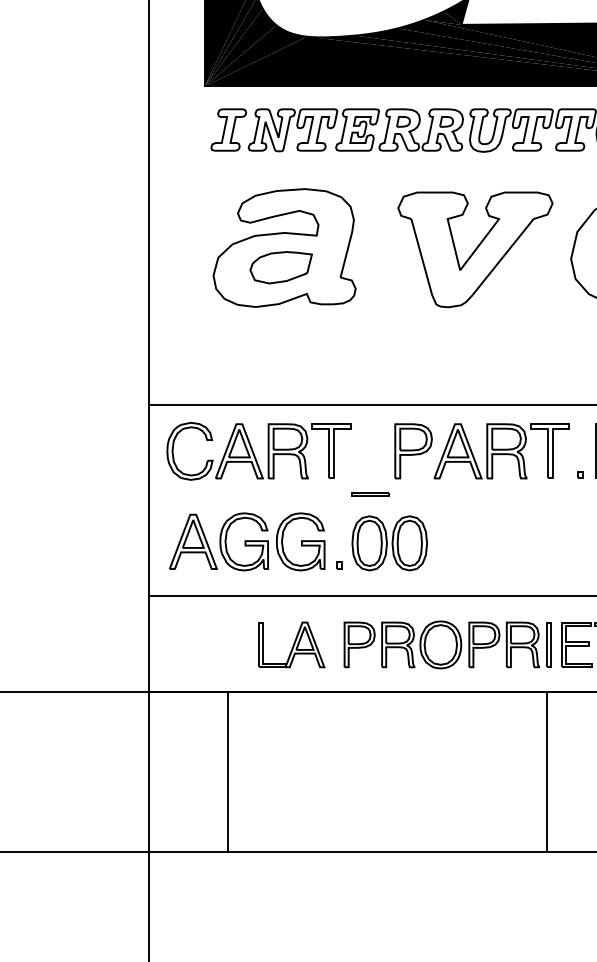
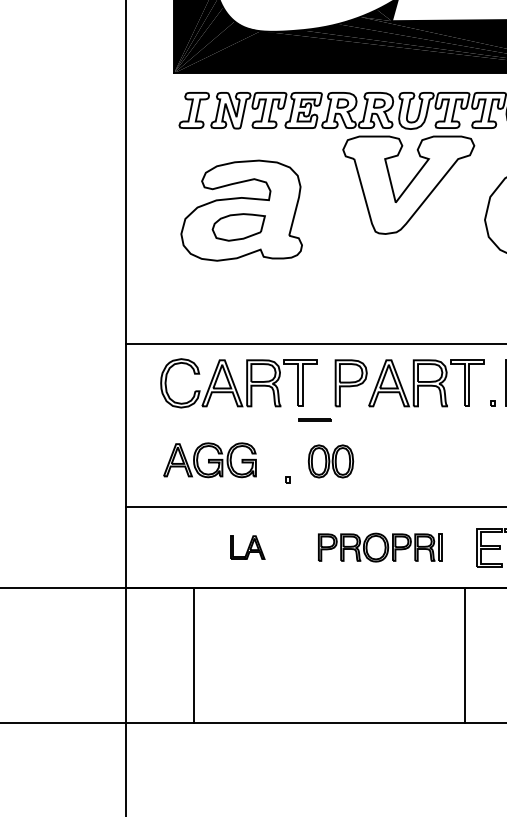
part: (475, 248) -> (408, 184), moved
part: (258, 451) -> (238, 383), moved
part: (246, 542) -> (209, 460), size x0.7
part: (389, 543) -> (330, 461), size x0.7
part: (291, 644) -> (247, 547), size x0.6
part: (446, 644) -> (379, 547), size x0.7

